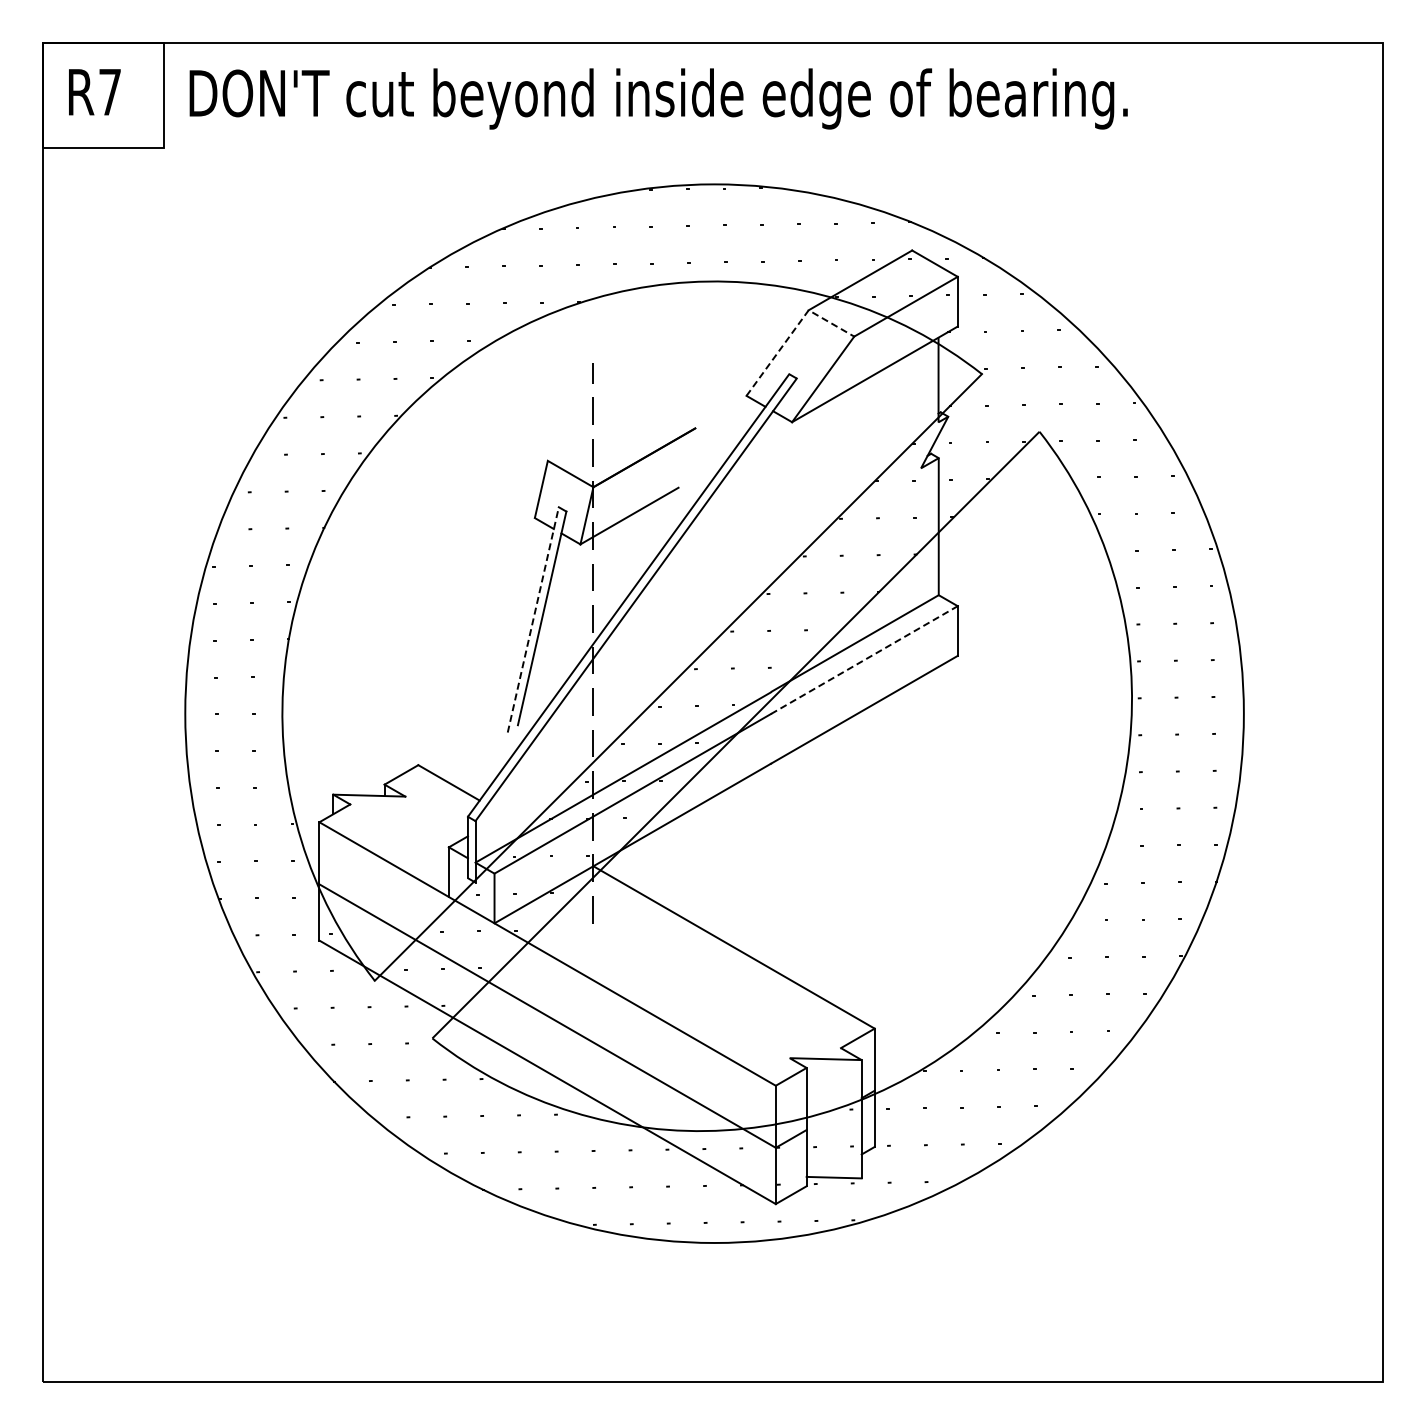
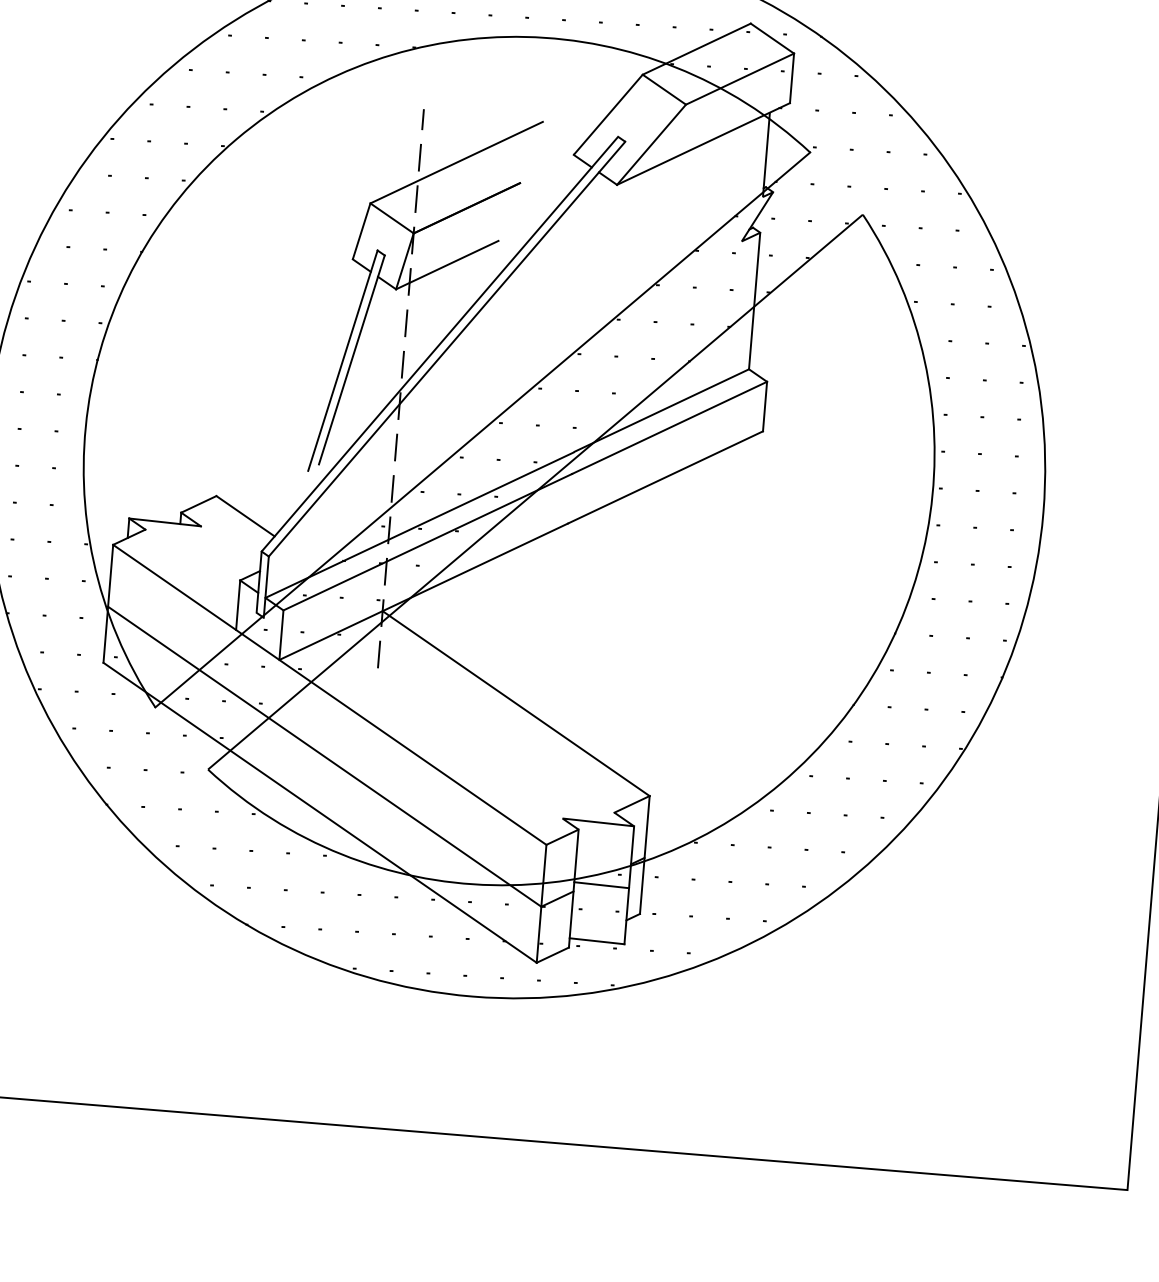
line: (793, 331) -> (625, 94), dashed -> solid
line: (630, 412) -> (456, 161), added
line: (533, 619) -> (343, 360), dashed -> solid
line: (864, 660) -> (669, 428), dashed -> solid
line: (833, 1121) -> (601, 885), added

